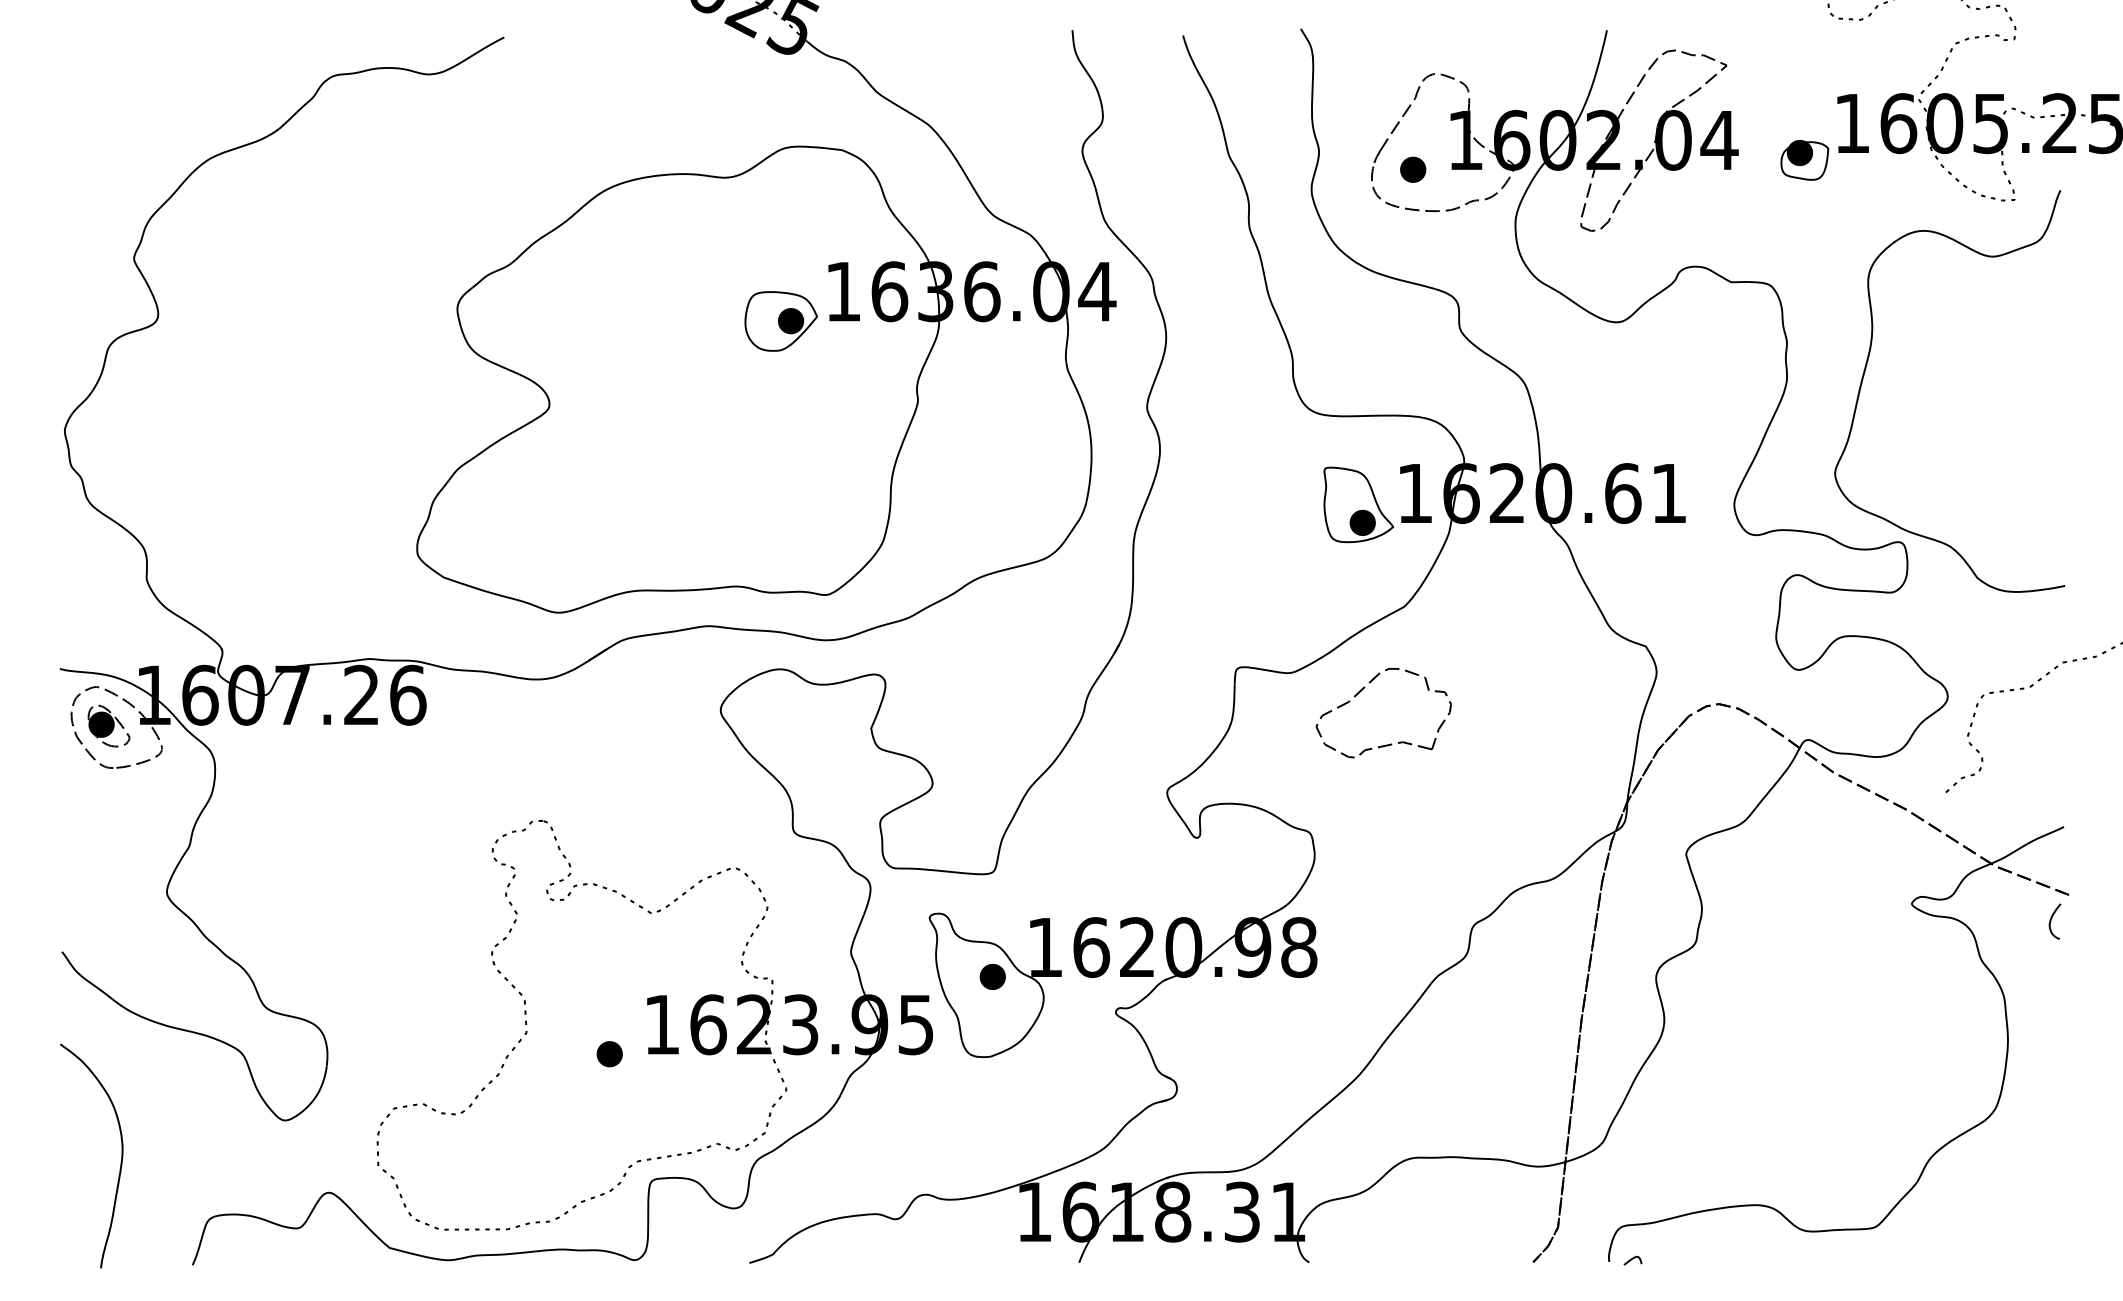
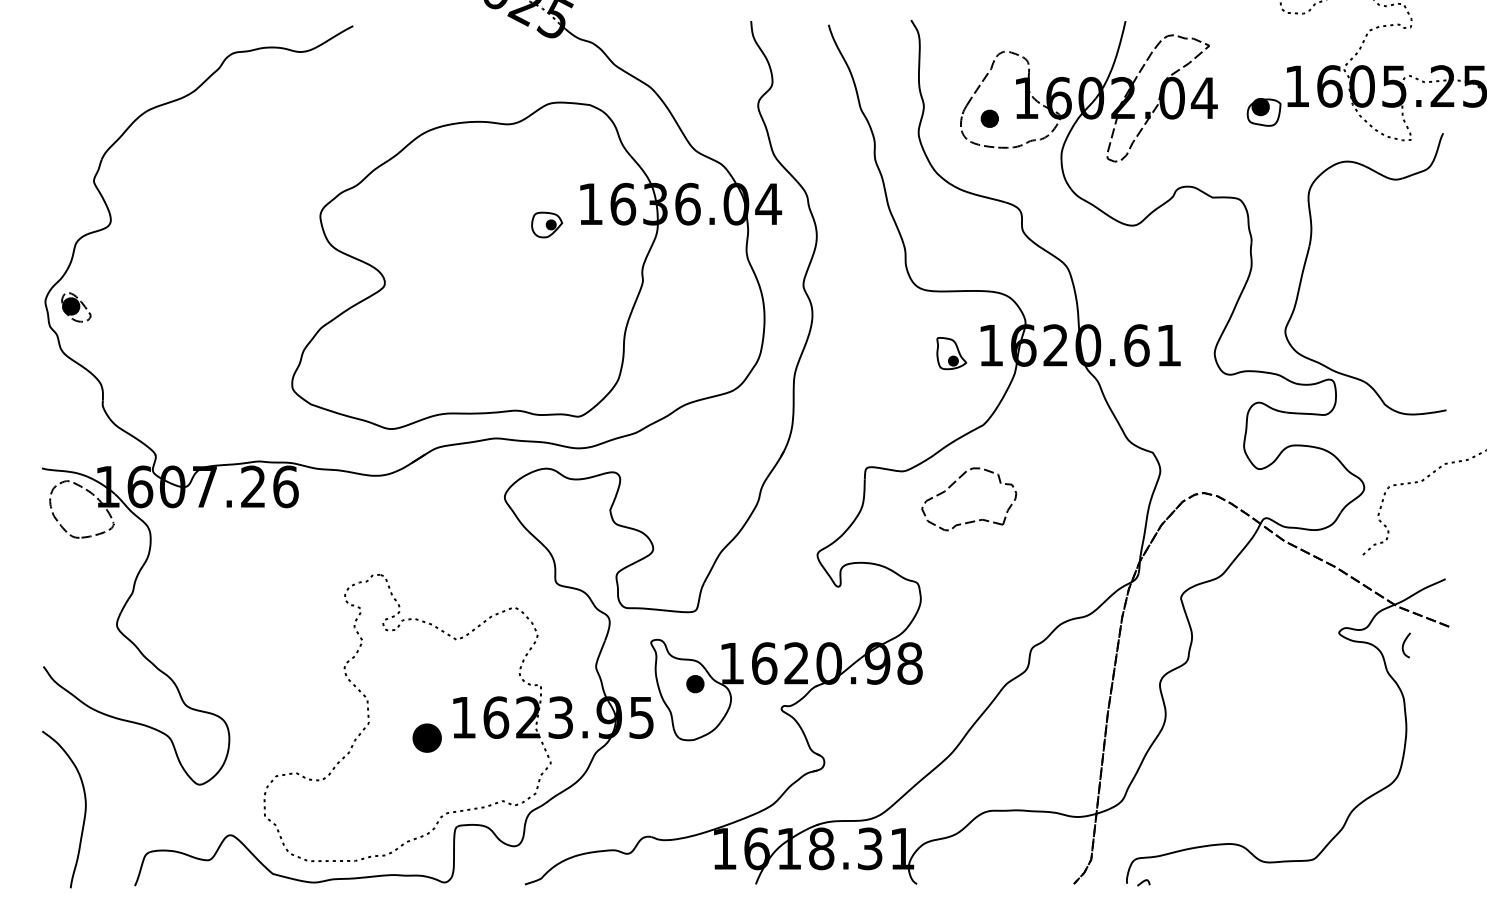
part: (780, 321) -> (546, 225), size x0.6
part: (1358, 504) -> (951, 353), size x0.6
part: (108, 725) -> (76, 307), moved
curve: (2051, 921) -> (1403, 645), moved
part: (609, 1054) -> (426, 738), size x1.6

